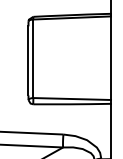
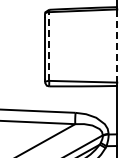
line: (33, 58) -> (49, 46), solid -> dashed
line: (111, 58) -> (117, 46), solid -> dashed

